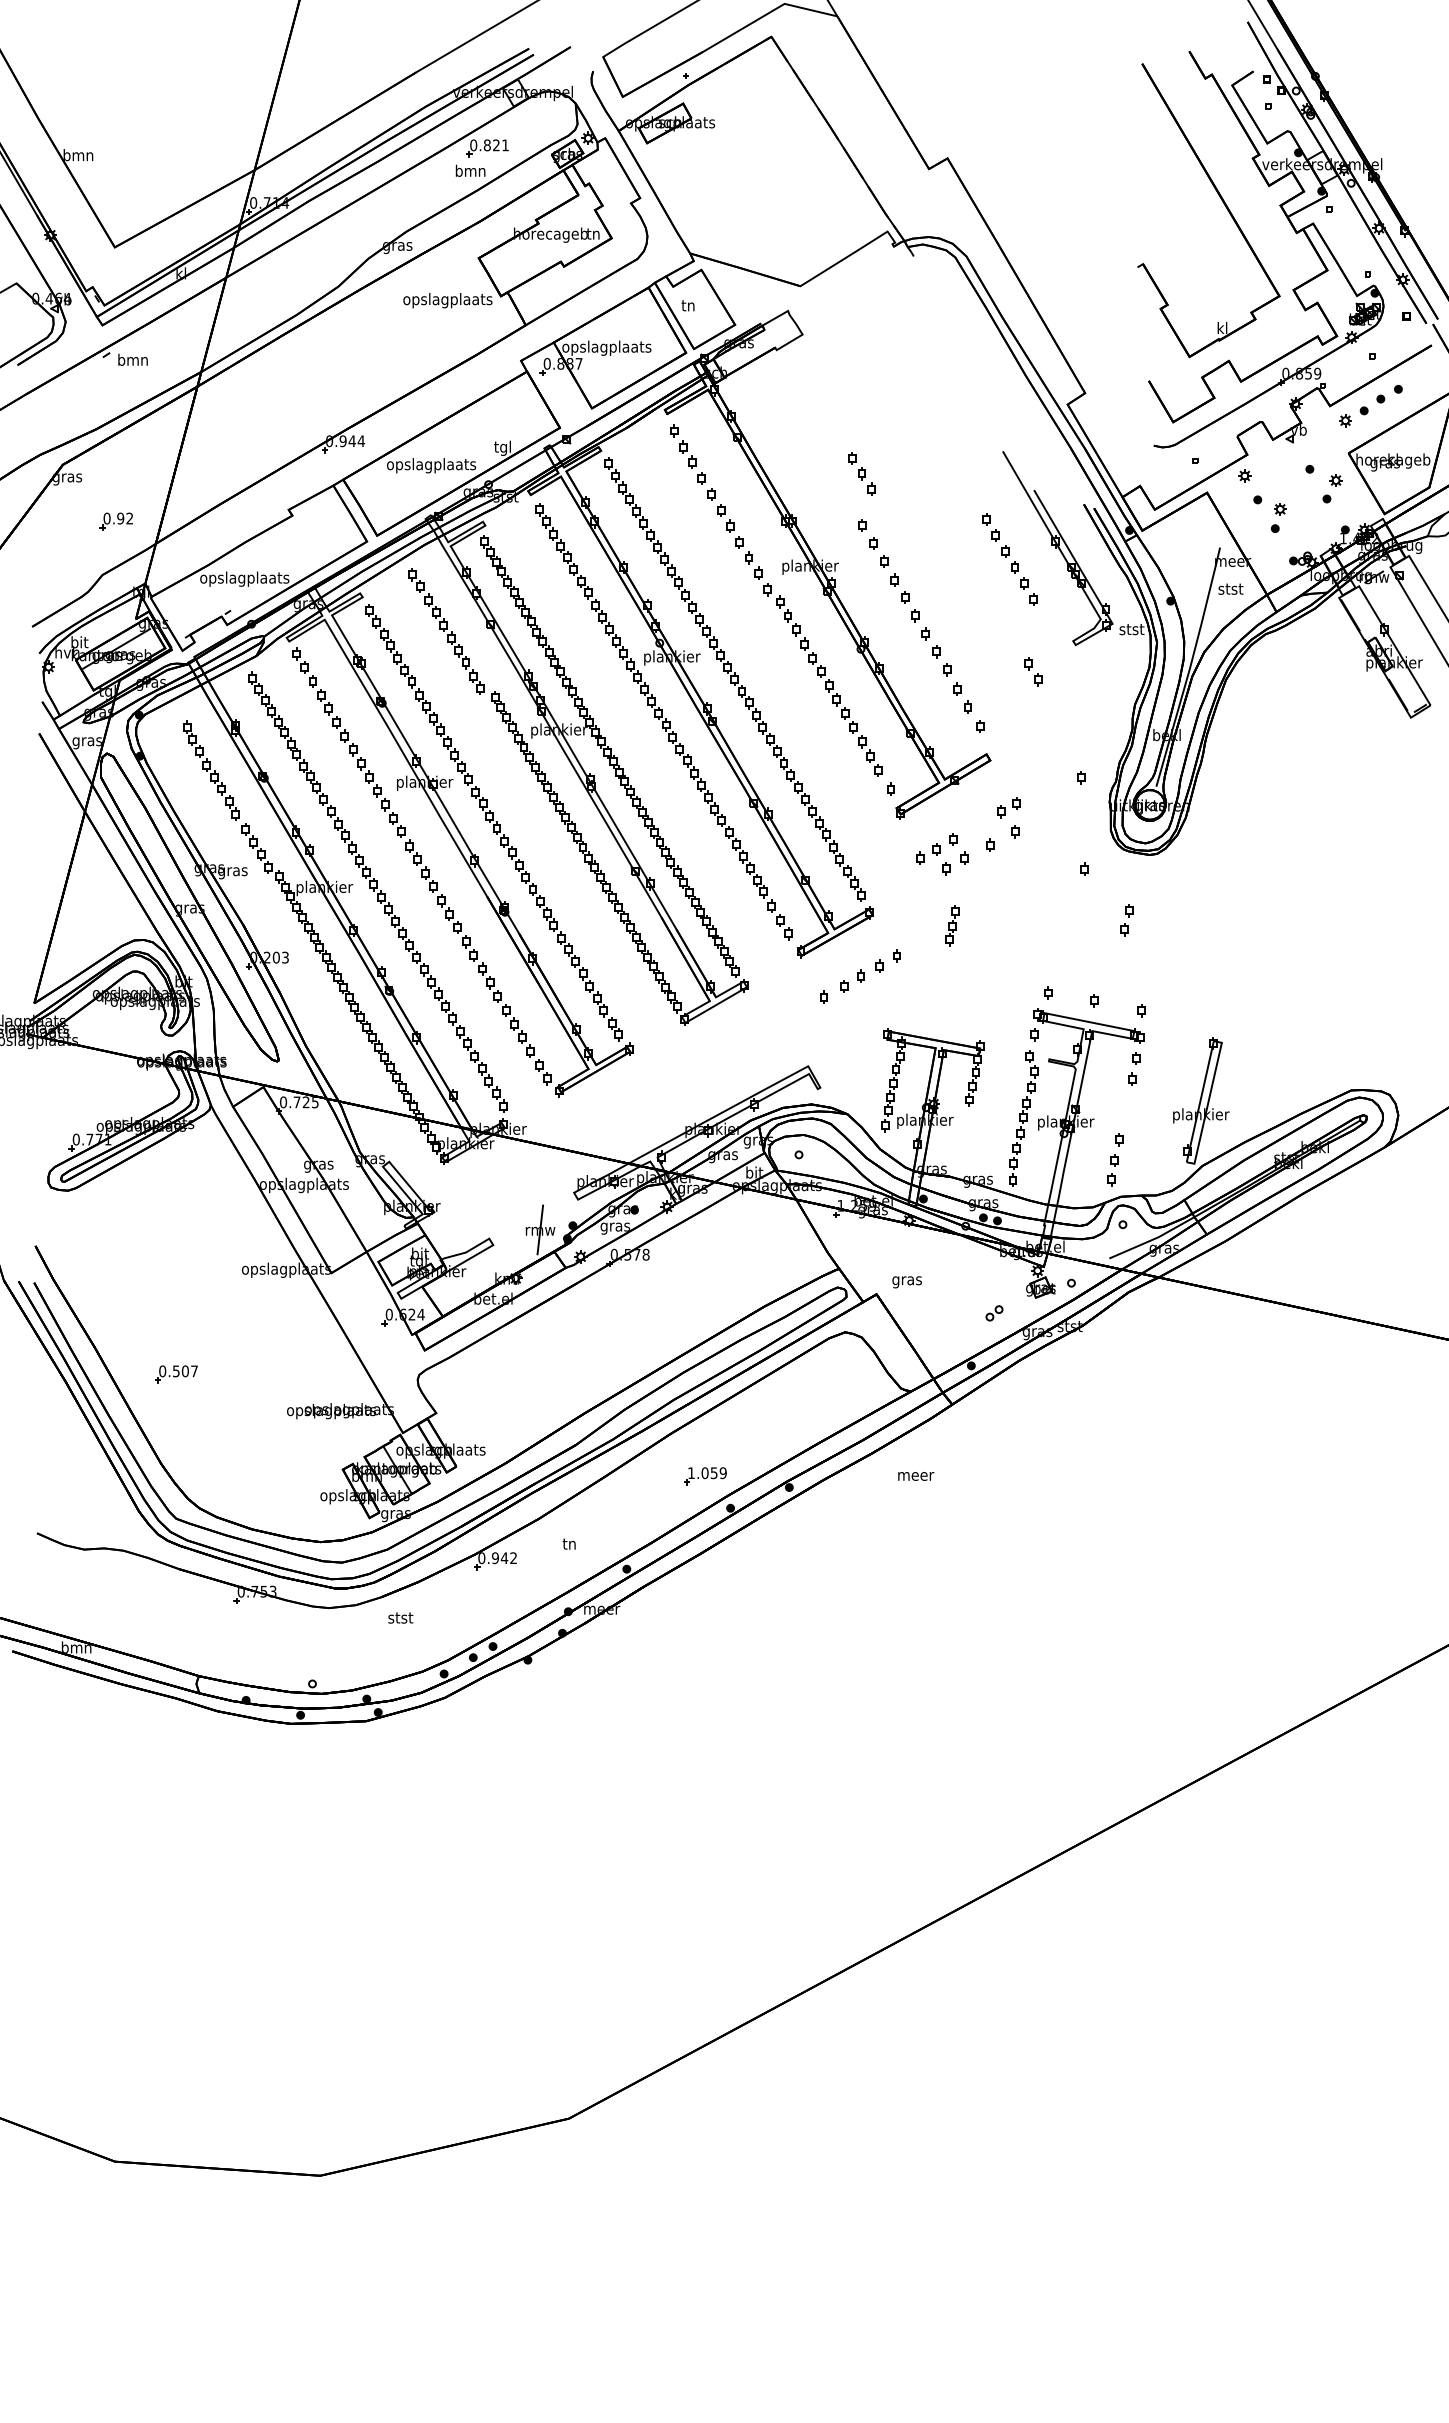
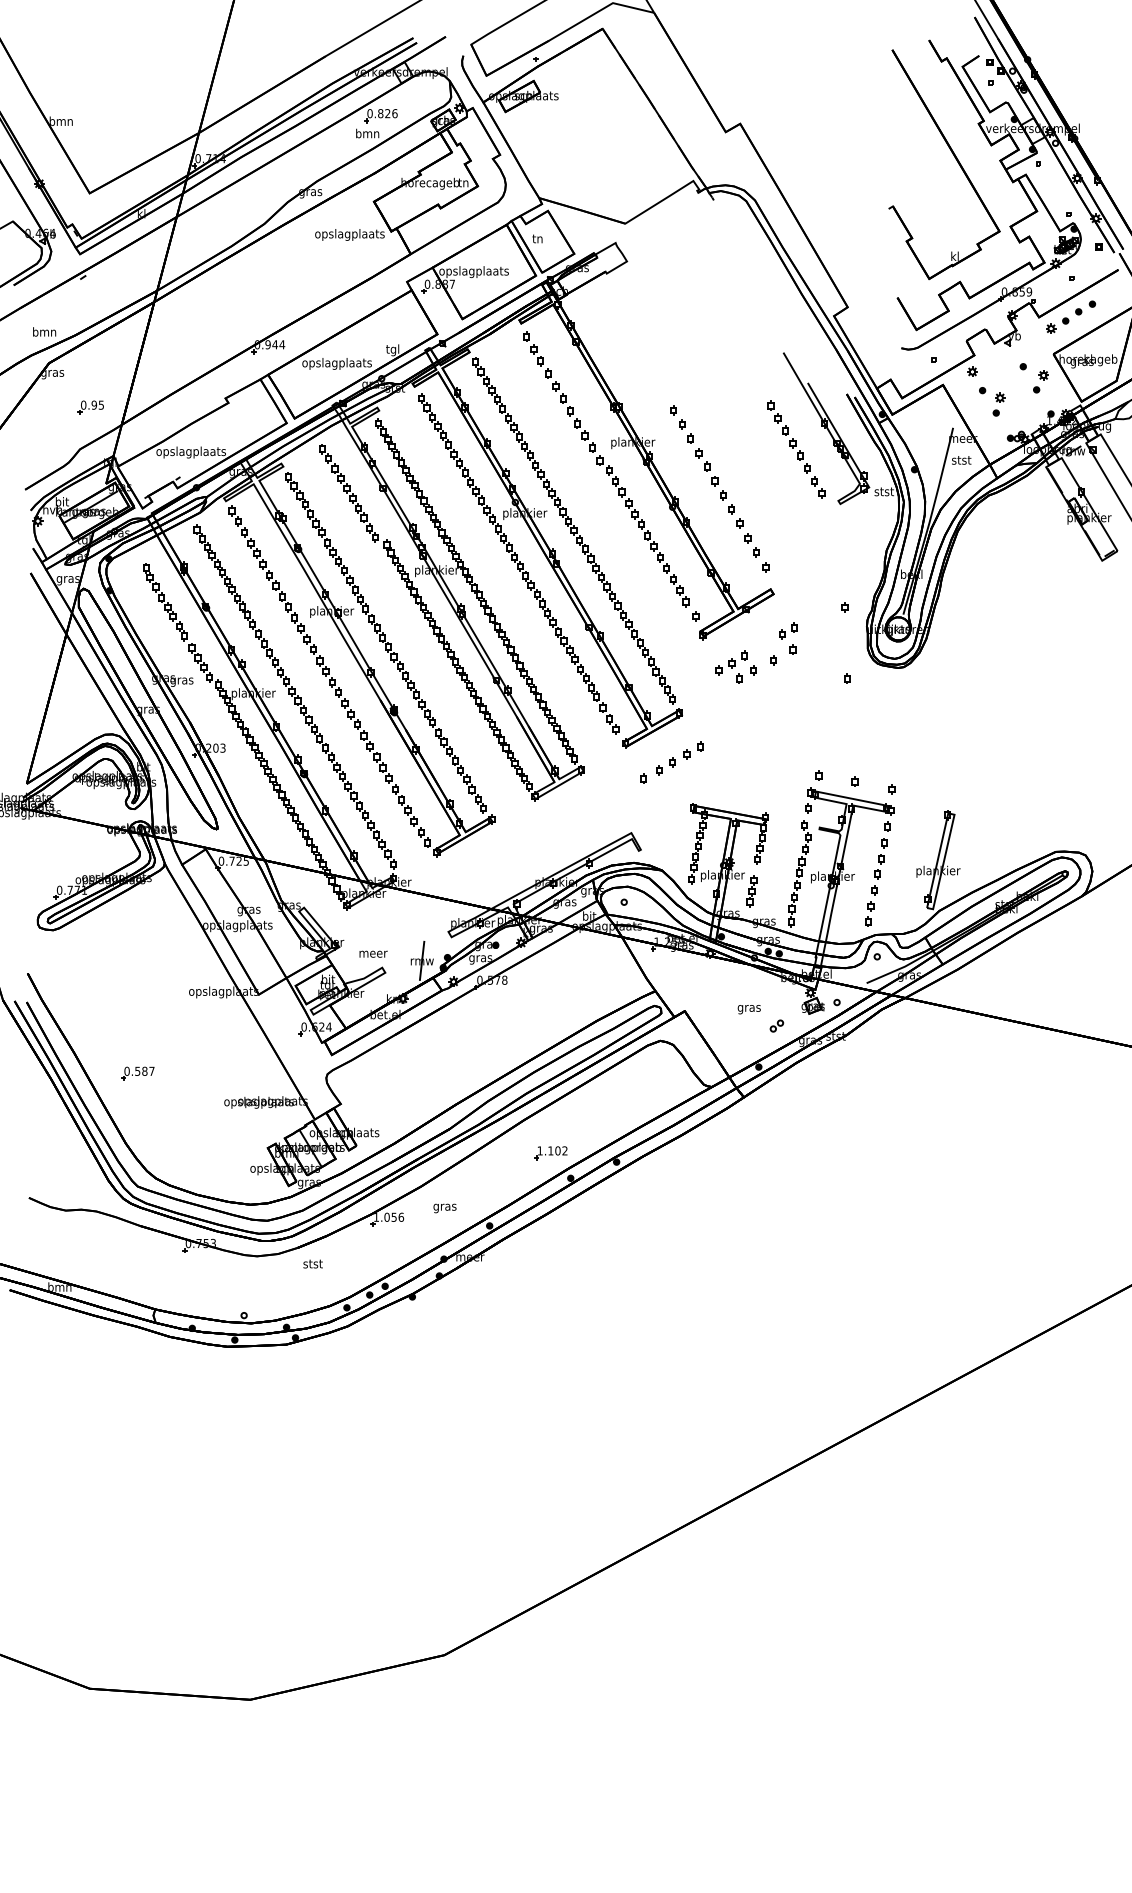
text: (505, 145) -> (394, 113), 0.821 -> 0.826
text: (132, 359) -> (44, 331), moved
part: (861, 473) -> (673, 369), removed
text: (129, 518) -> (101, 405), 0.92 -> 0.95
part: (1033, 671) -> (818, 487), moved
part: (1126, 920) -> (879, 866), moved
part: (952, 925) -> (751, 891), moved
text: (906, 1282) -> (748, 1009), moved
text: (184, 1370) -> (144, 1070), 0.507 -> 0.587
text: (713, 1473) -> (557, 1151), 1.059 -> 1.102
text: (916, 1476) -> (373, 954), moved
text: (569, 1545) -> (444, 1207), tn -> gras
text: (497, 1558) -> (388, 1217), 0.942 -> 1.056

